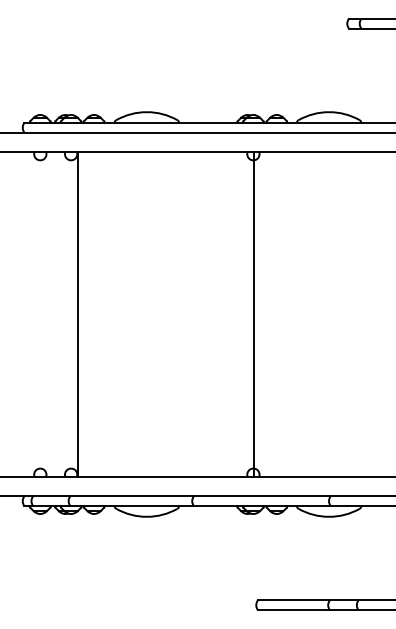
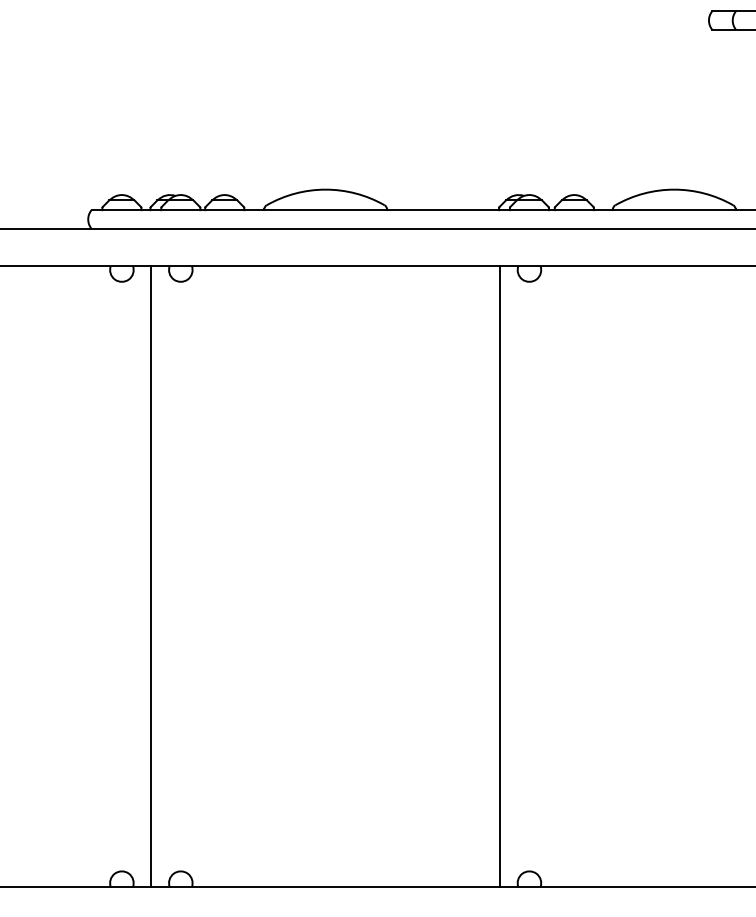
line: (77, 314) -> (150, 576), moved
line: (254, 314) -> (500, 576), moved

